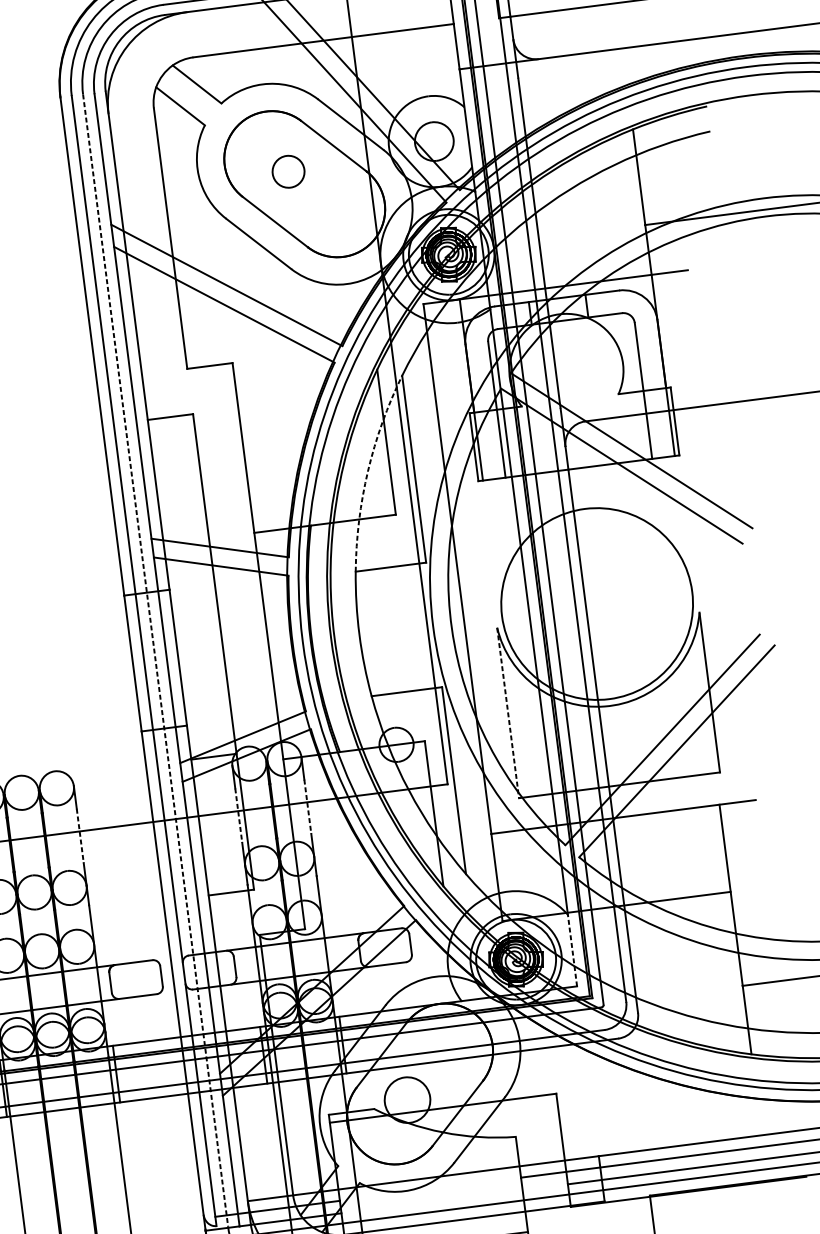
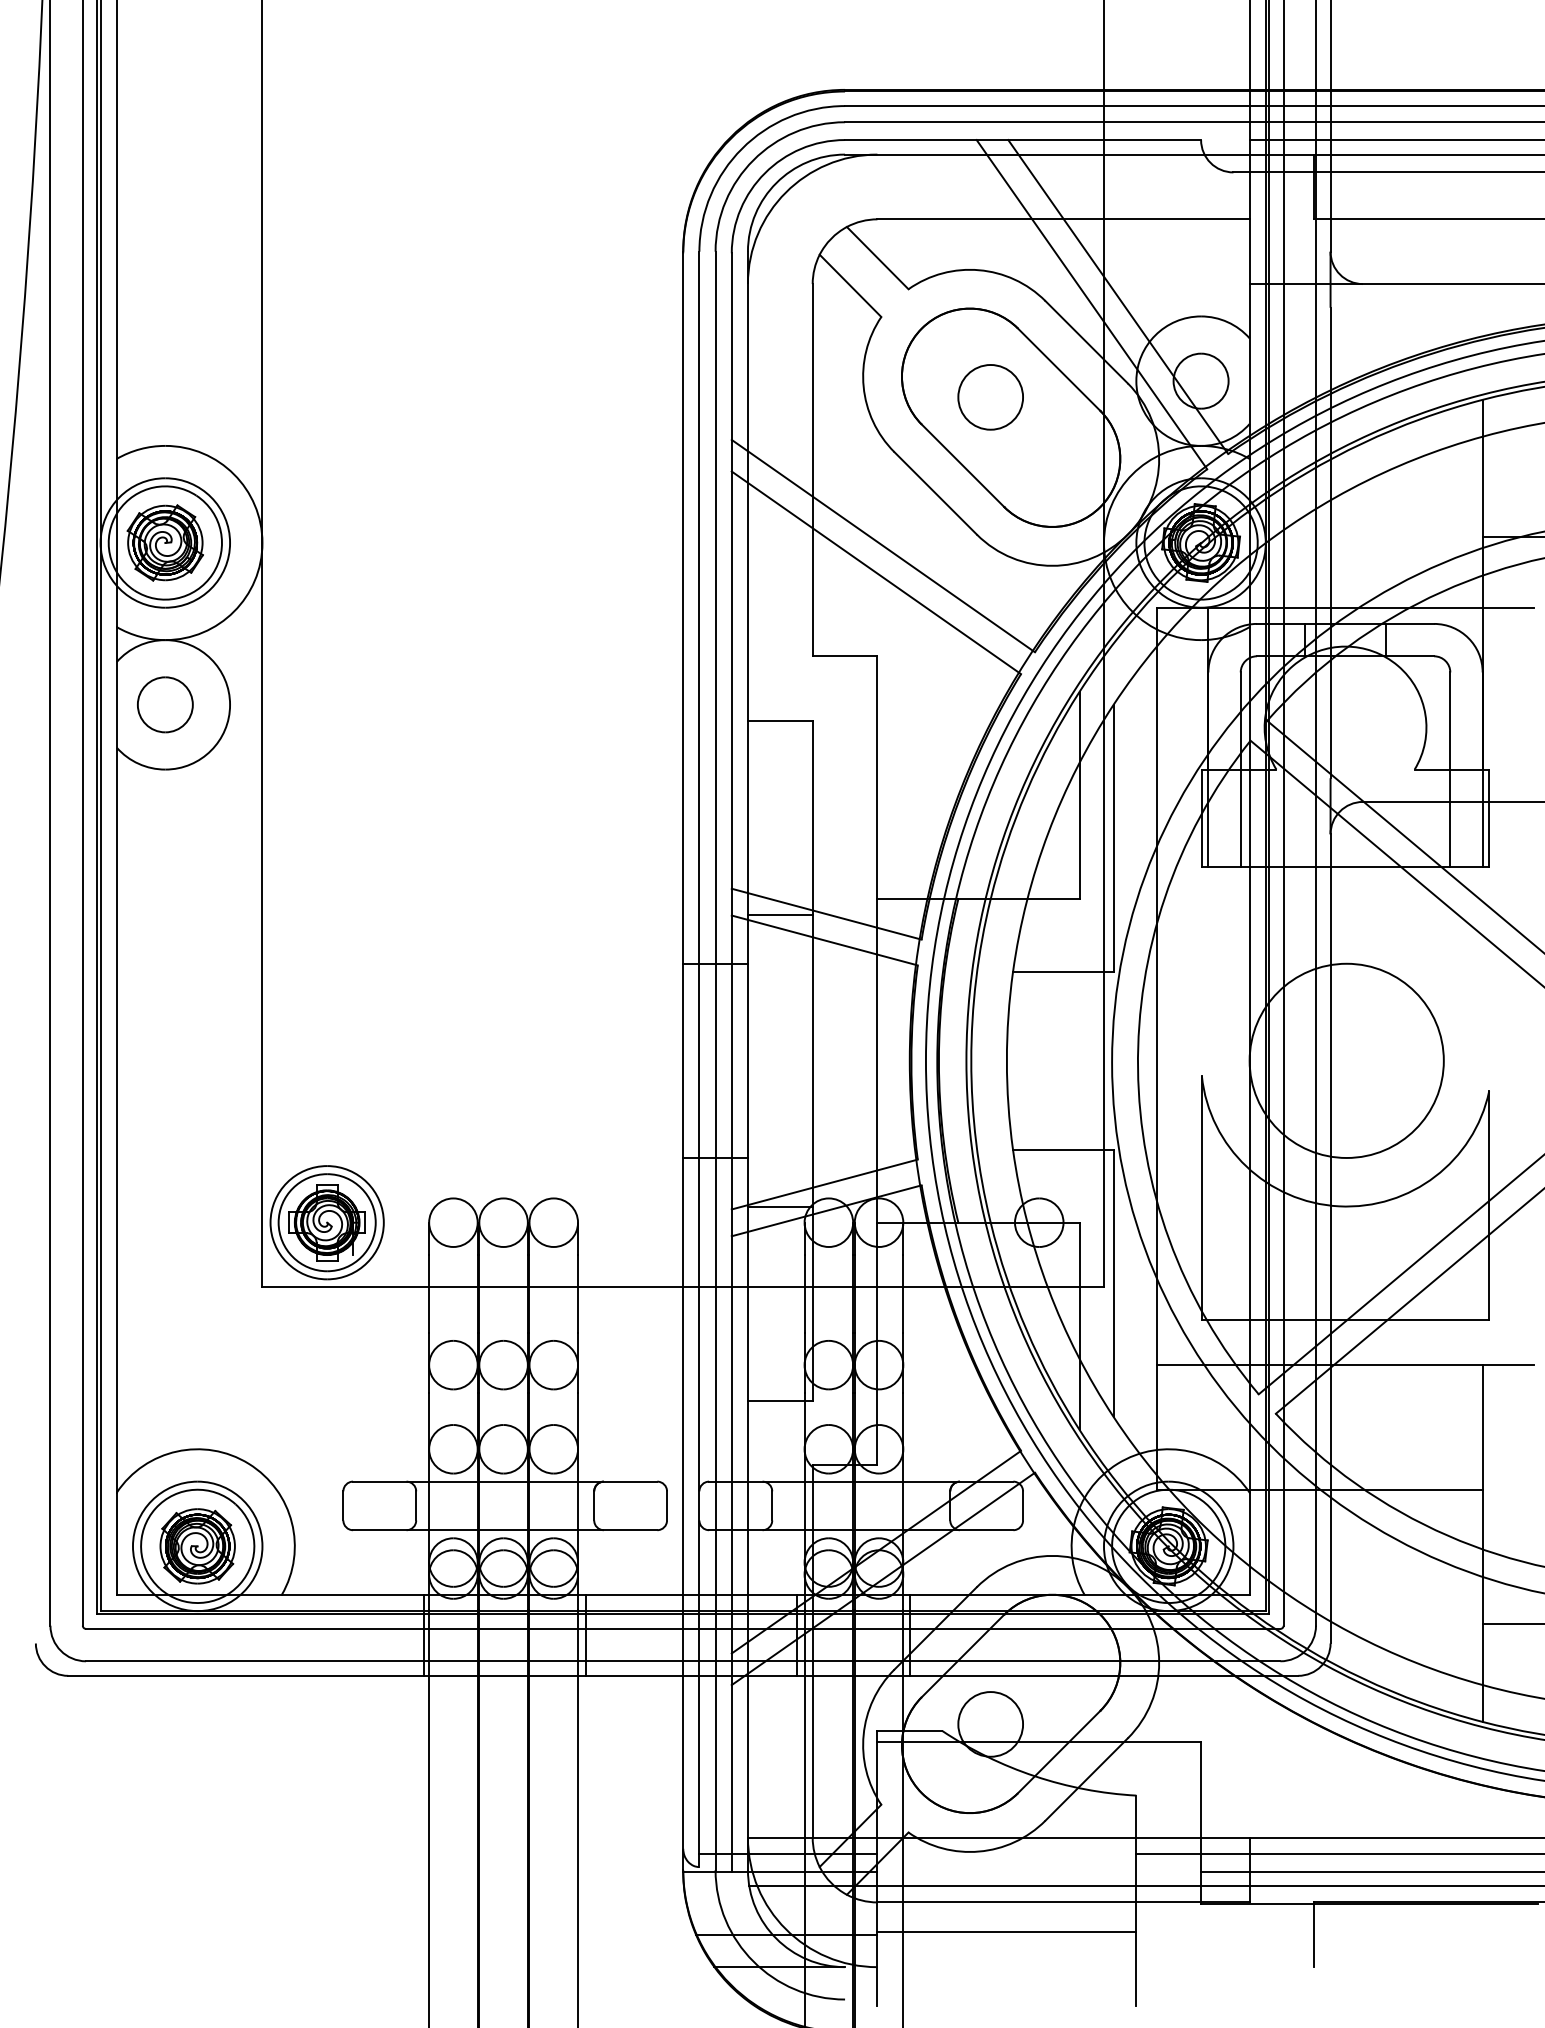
circle: (288, 171) -> (990, 397), size x1.43
arc: (368, 471) -> (1048, 832), dashed -> solid
line: (187, 553) -> (779, 915), added
circle: (596, 603) -> (1346, 1060), size x0.71
line: (155, 661) -> (715, 1061), dashed -> solid
line: (507, 713) -> (1201, 1198), dashed -> solid
line: (307, 806) -> (903, 1293), dashed -> solid
line: (238, 815) -> (804, 1293), dashed -> solid
line: (80, 835) -> (578, 1293), dashed -> solid
line: (572, 950) -> (1249, 1543), dashed -> solid

